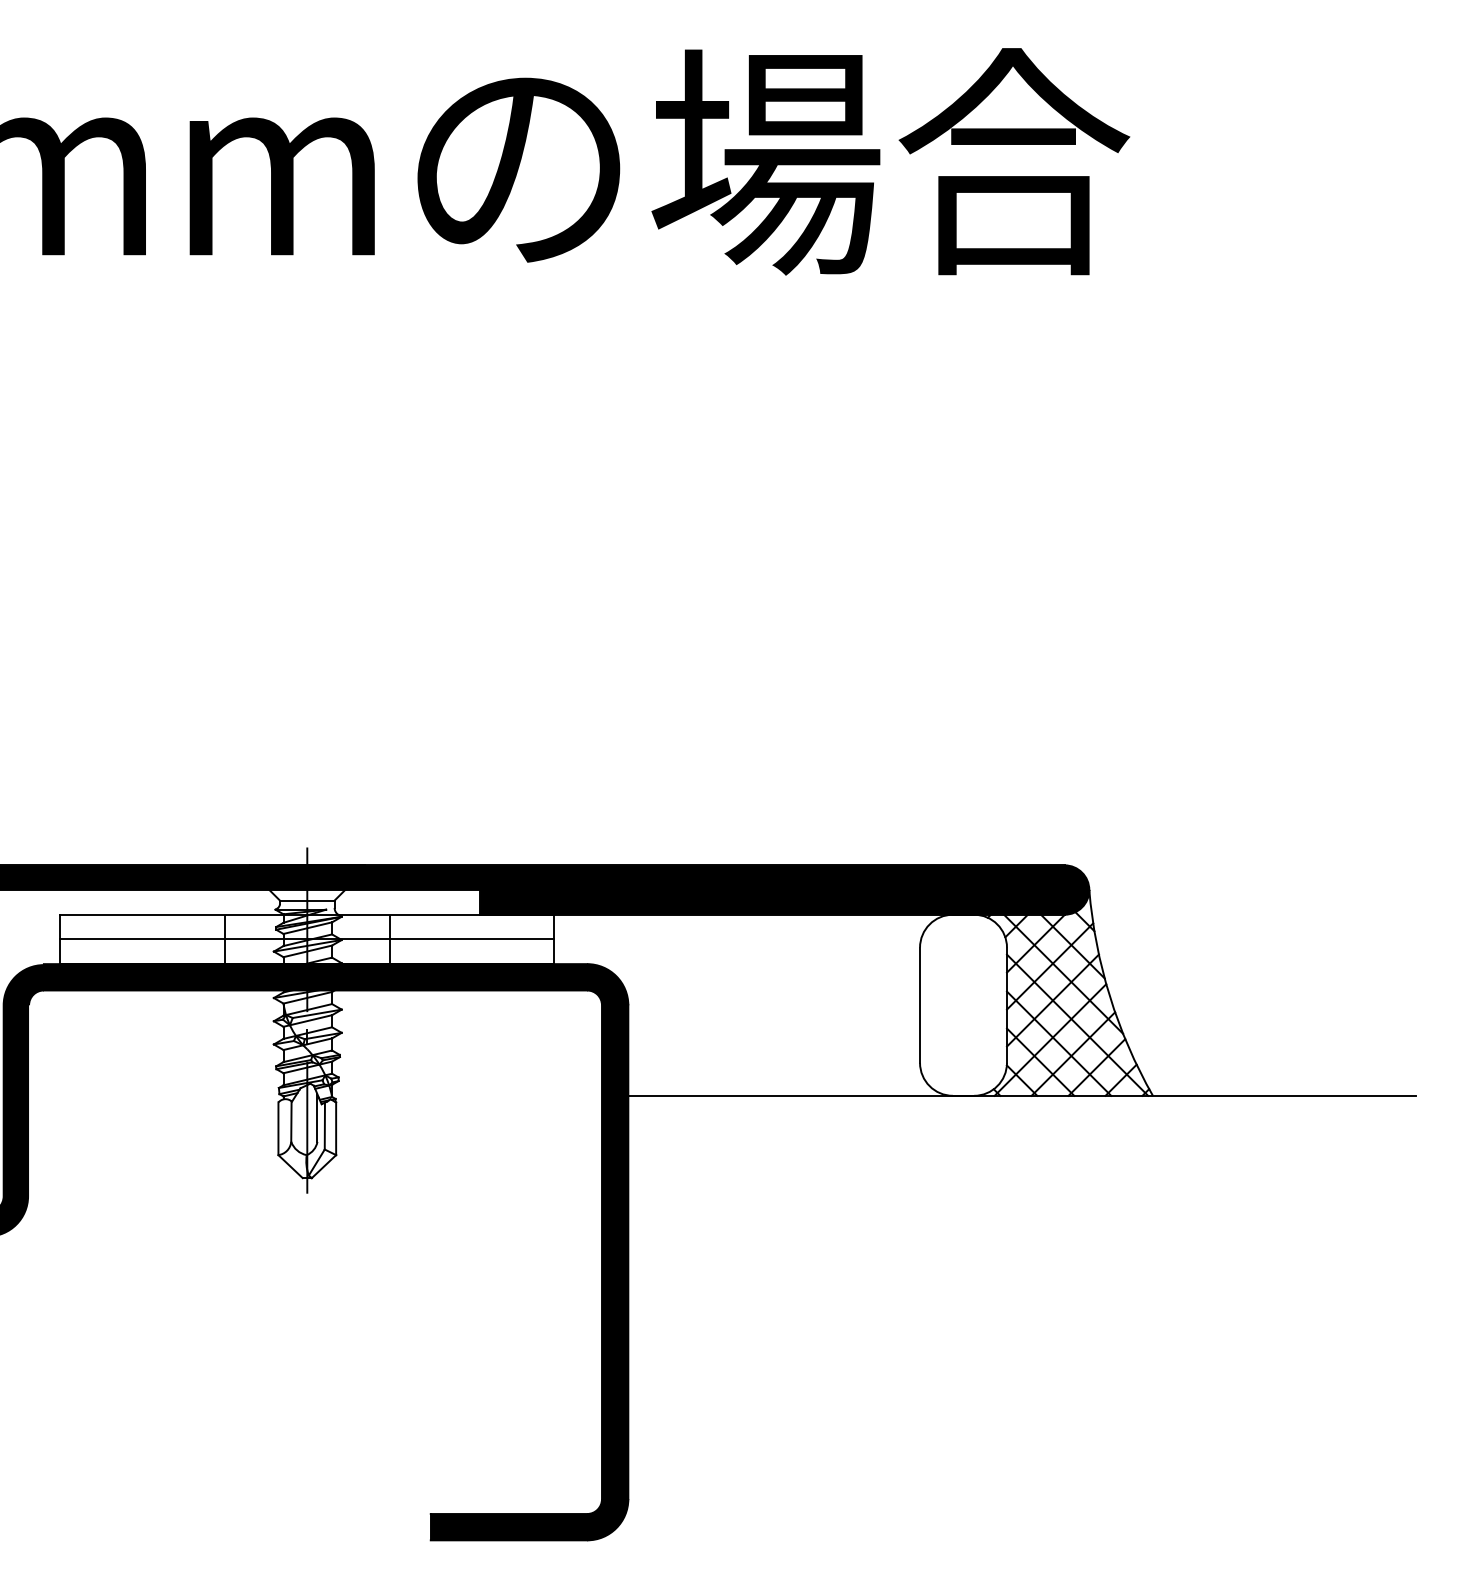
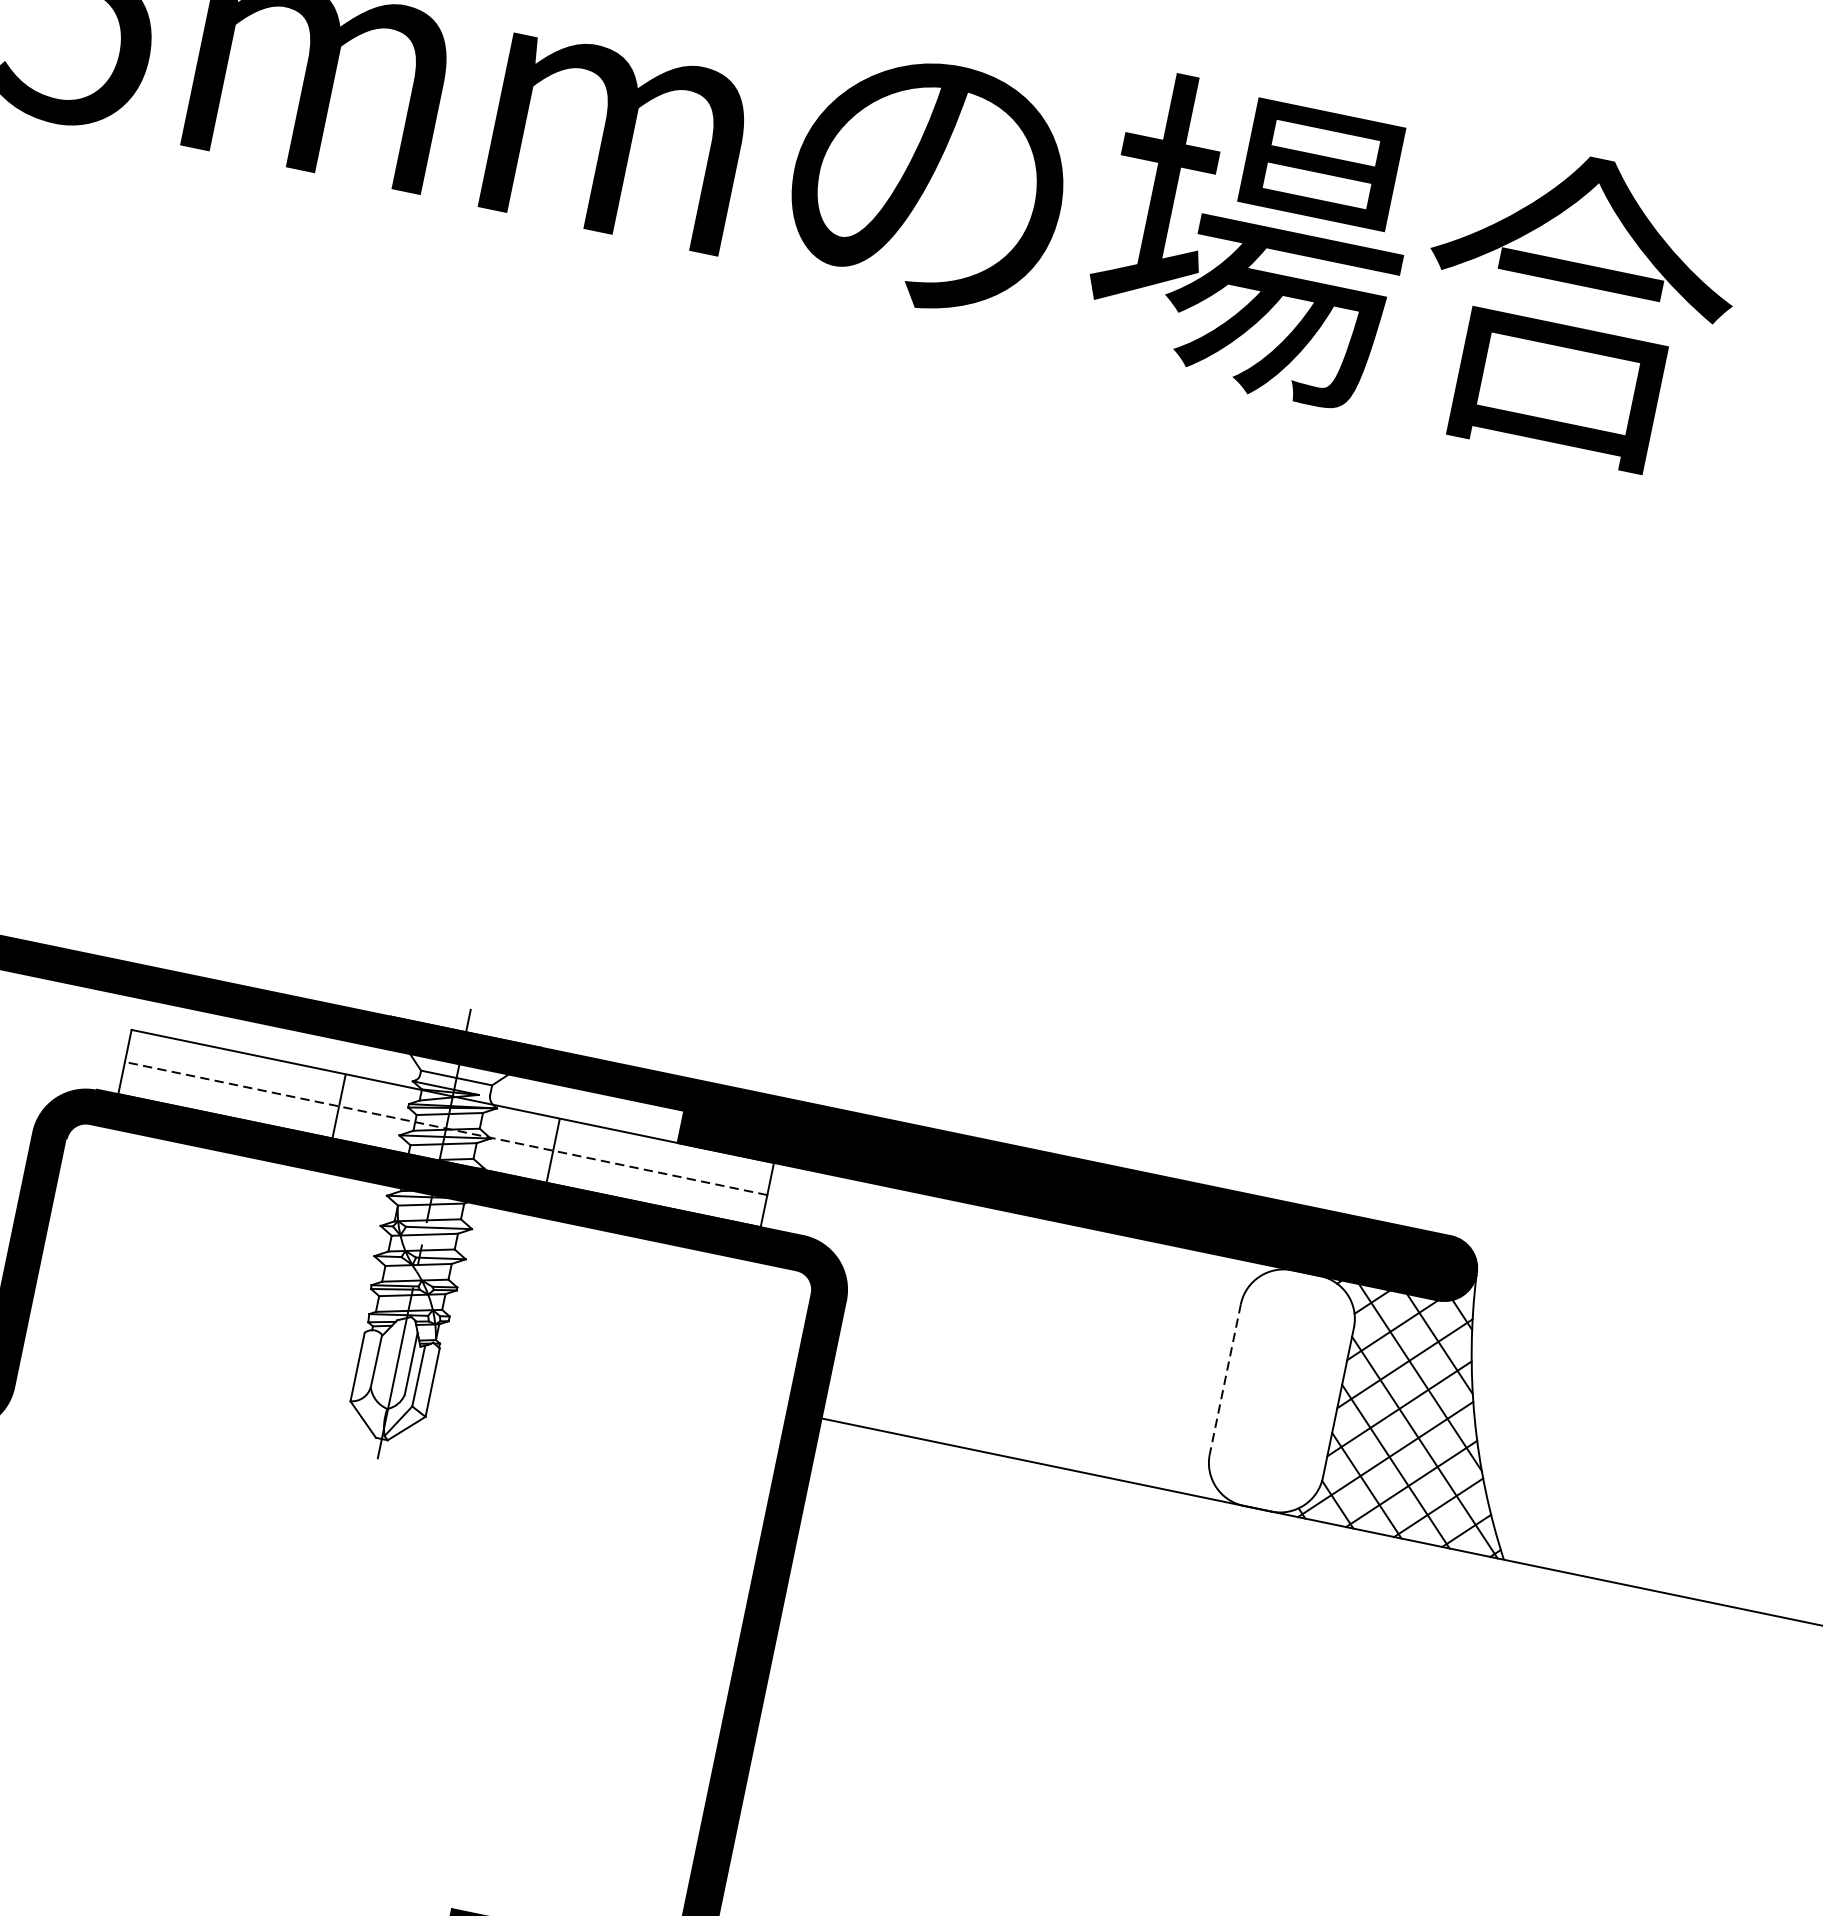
line: (307, 939) -> (446, 1128), solid -> dashed
line: (920, 1005) -> (1225, 1379), solid -> dashed

